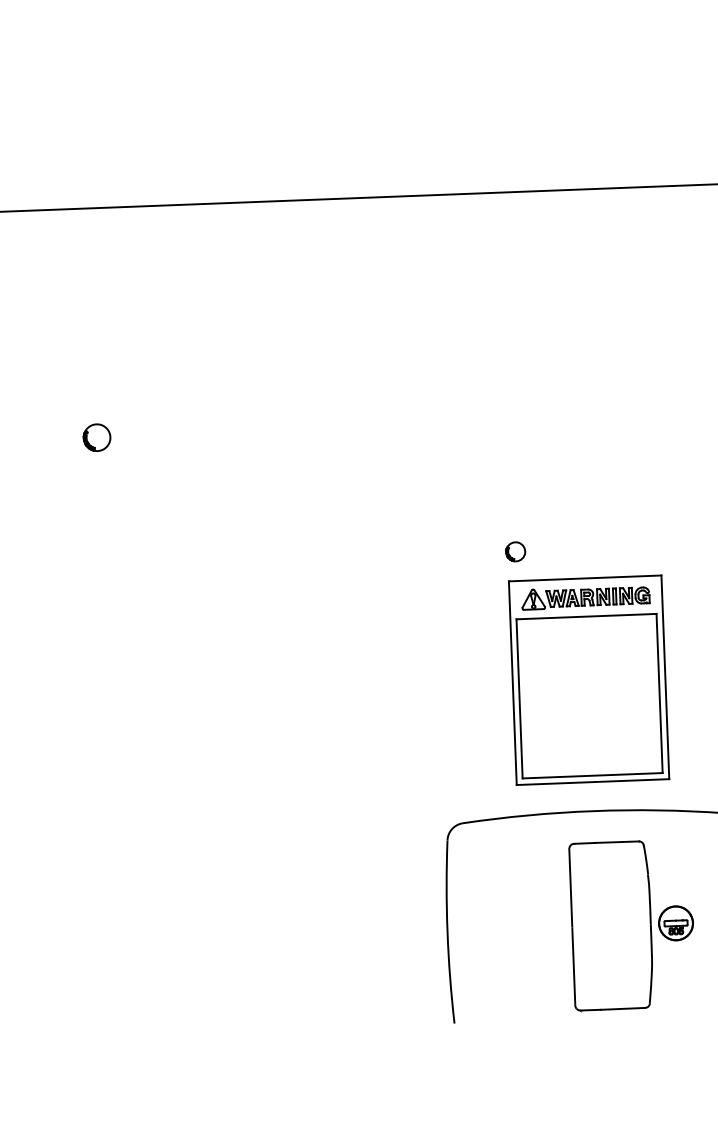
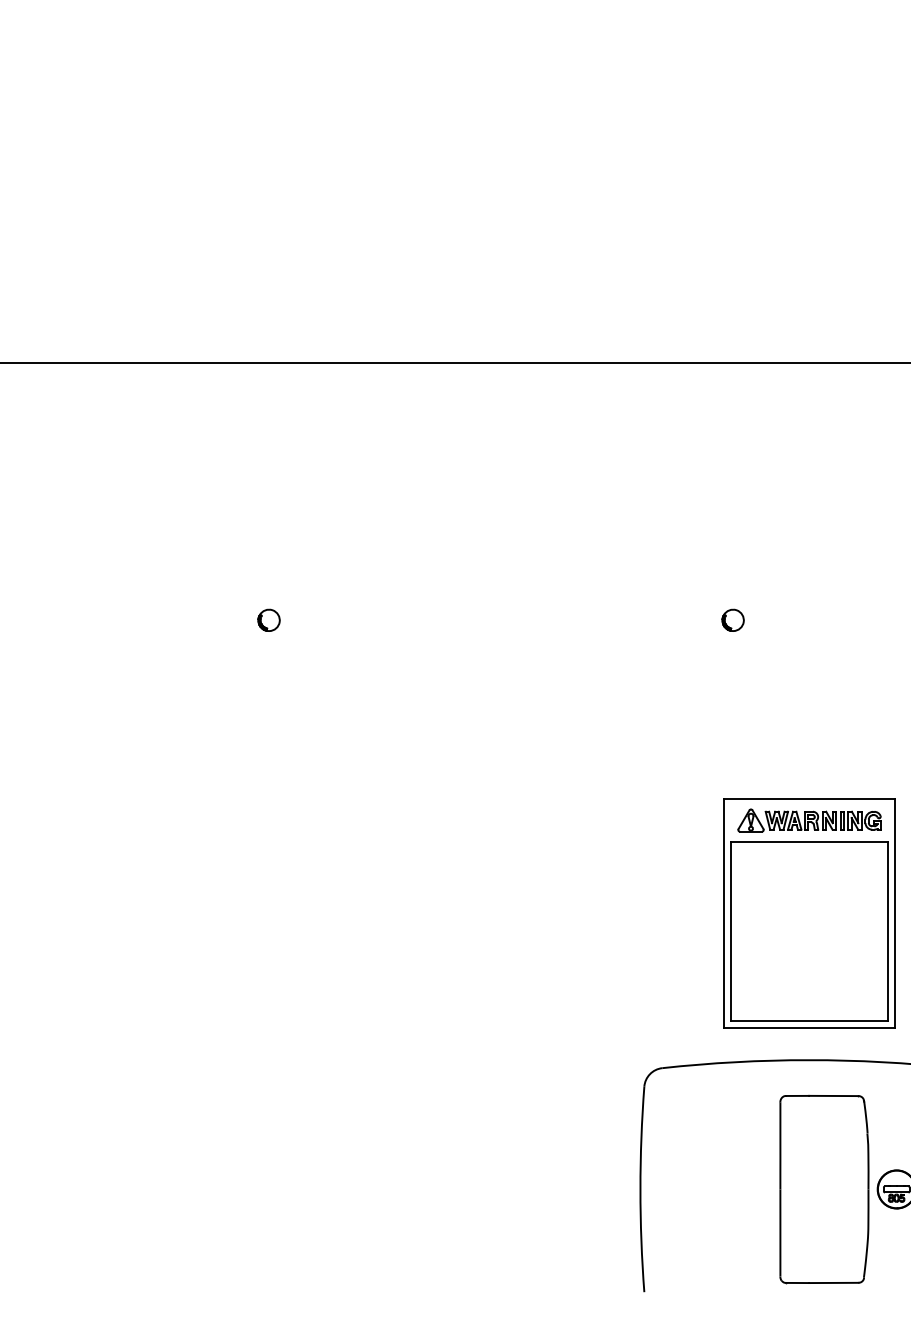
part: (96, 436) -> (268, 619), size x0.71
part: (515, 551) -> (732, 619), moved

